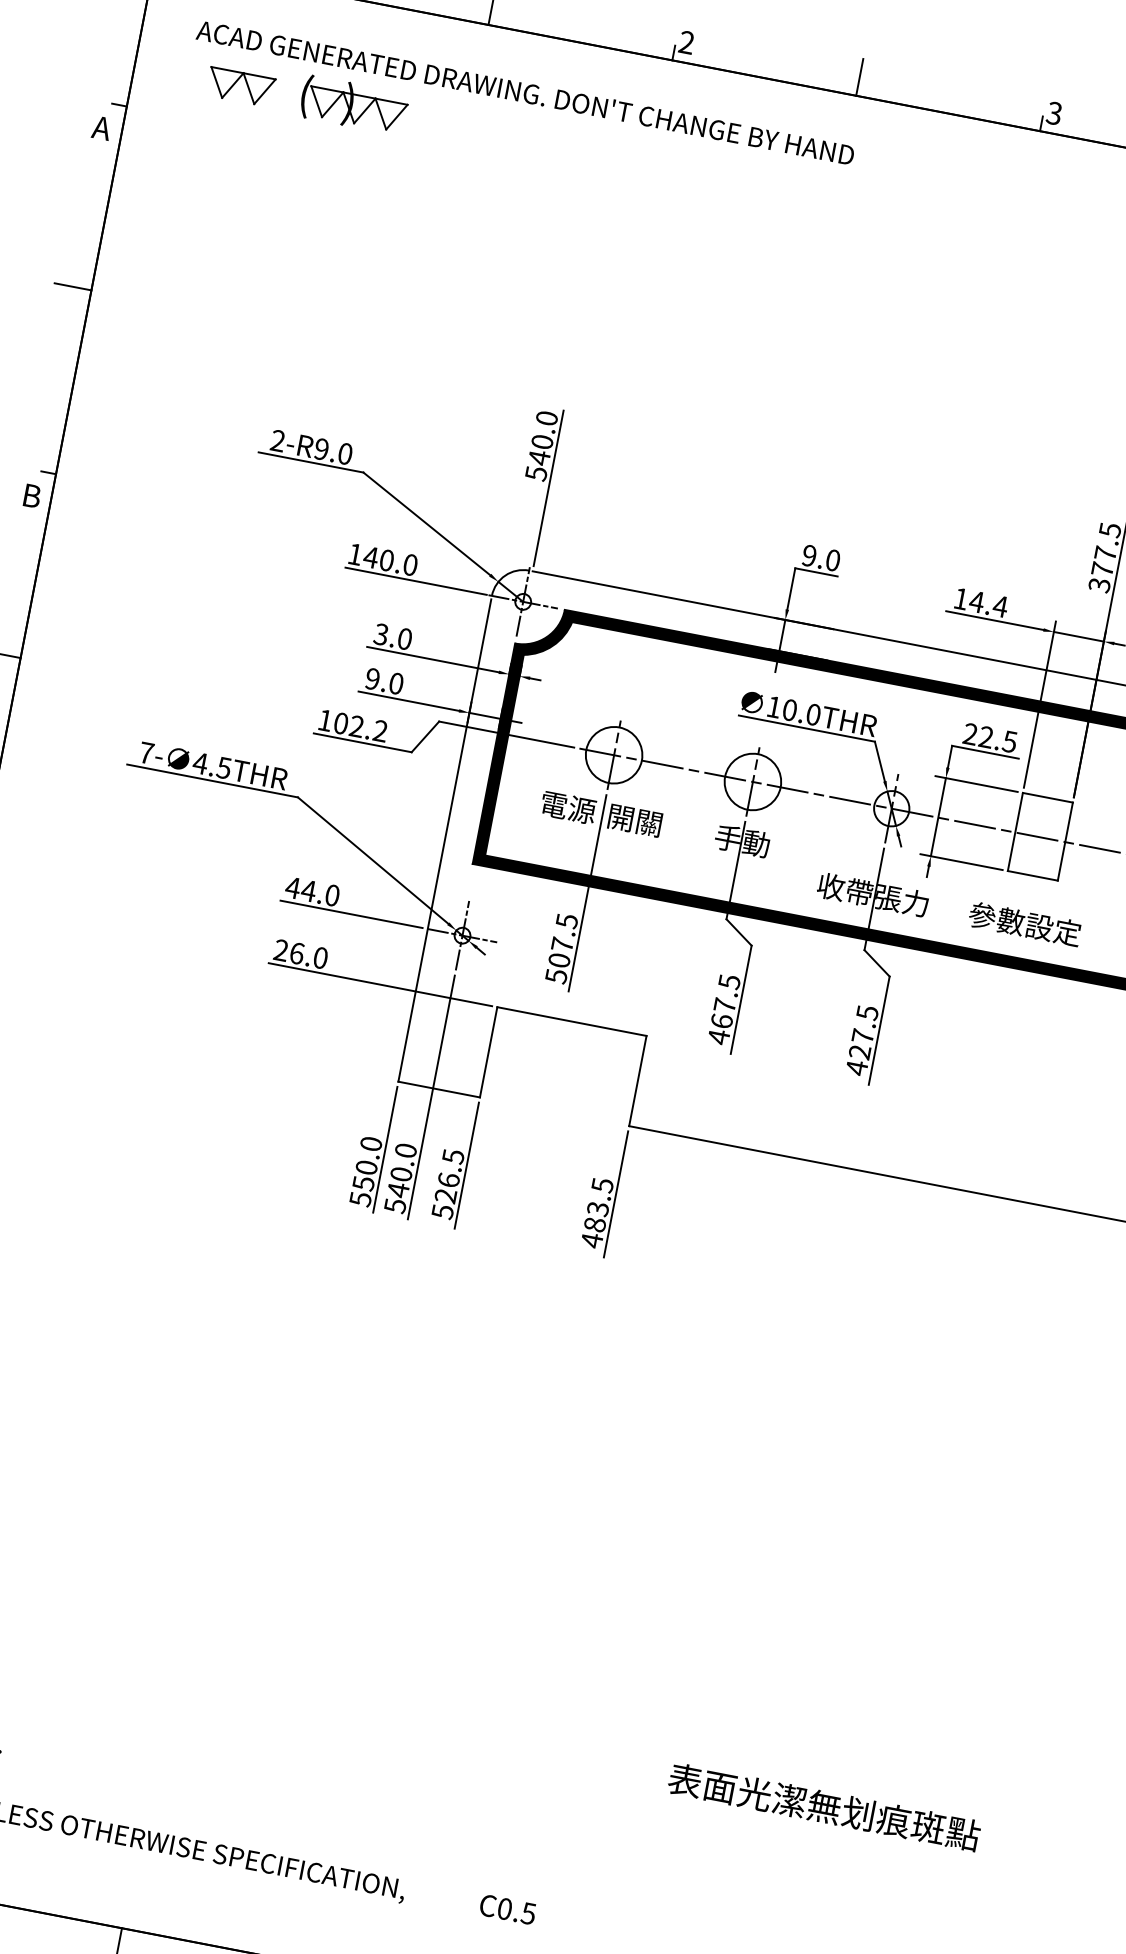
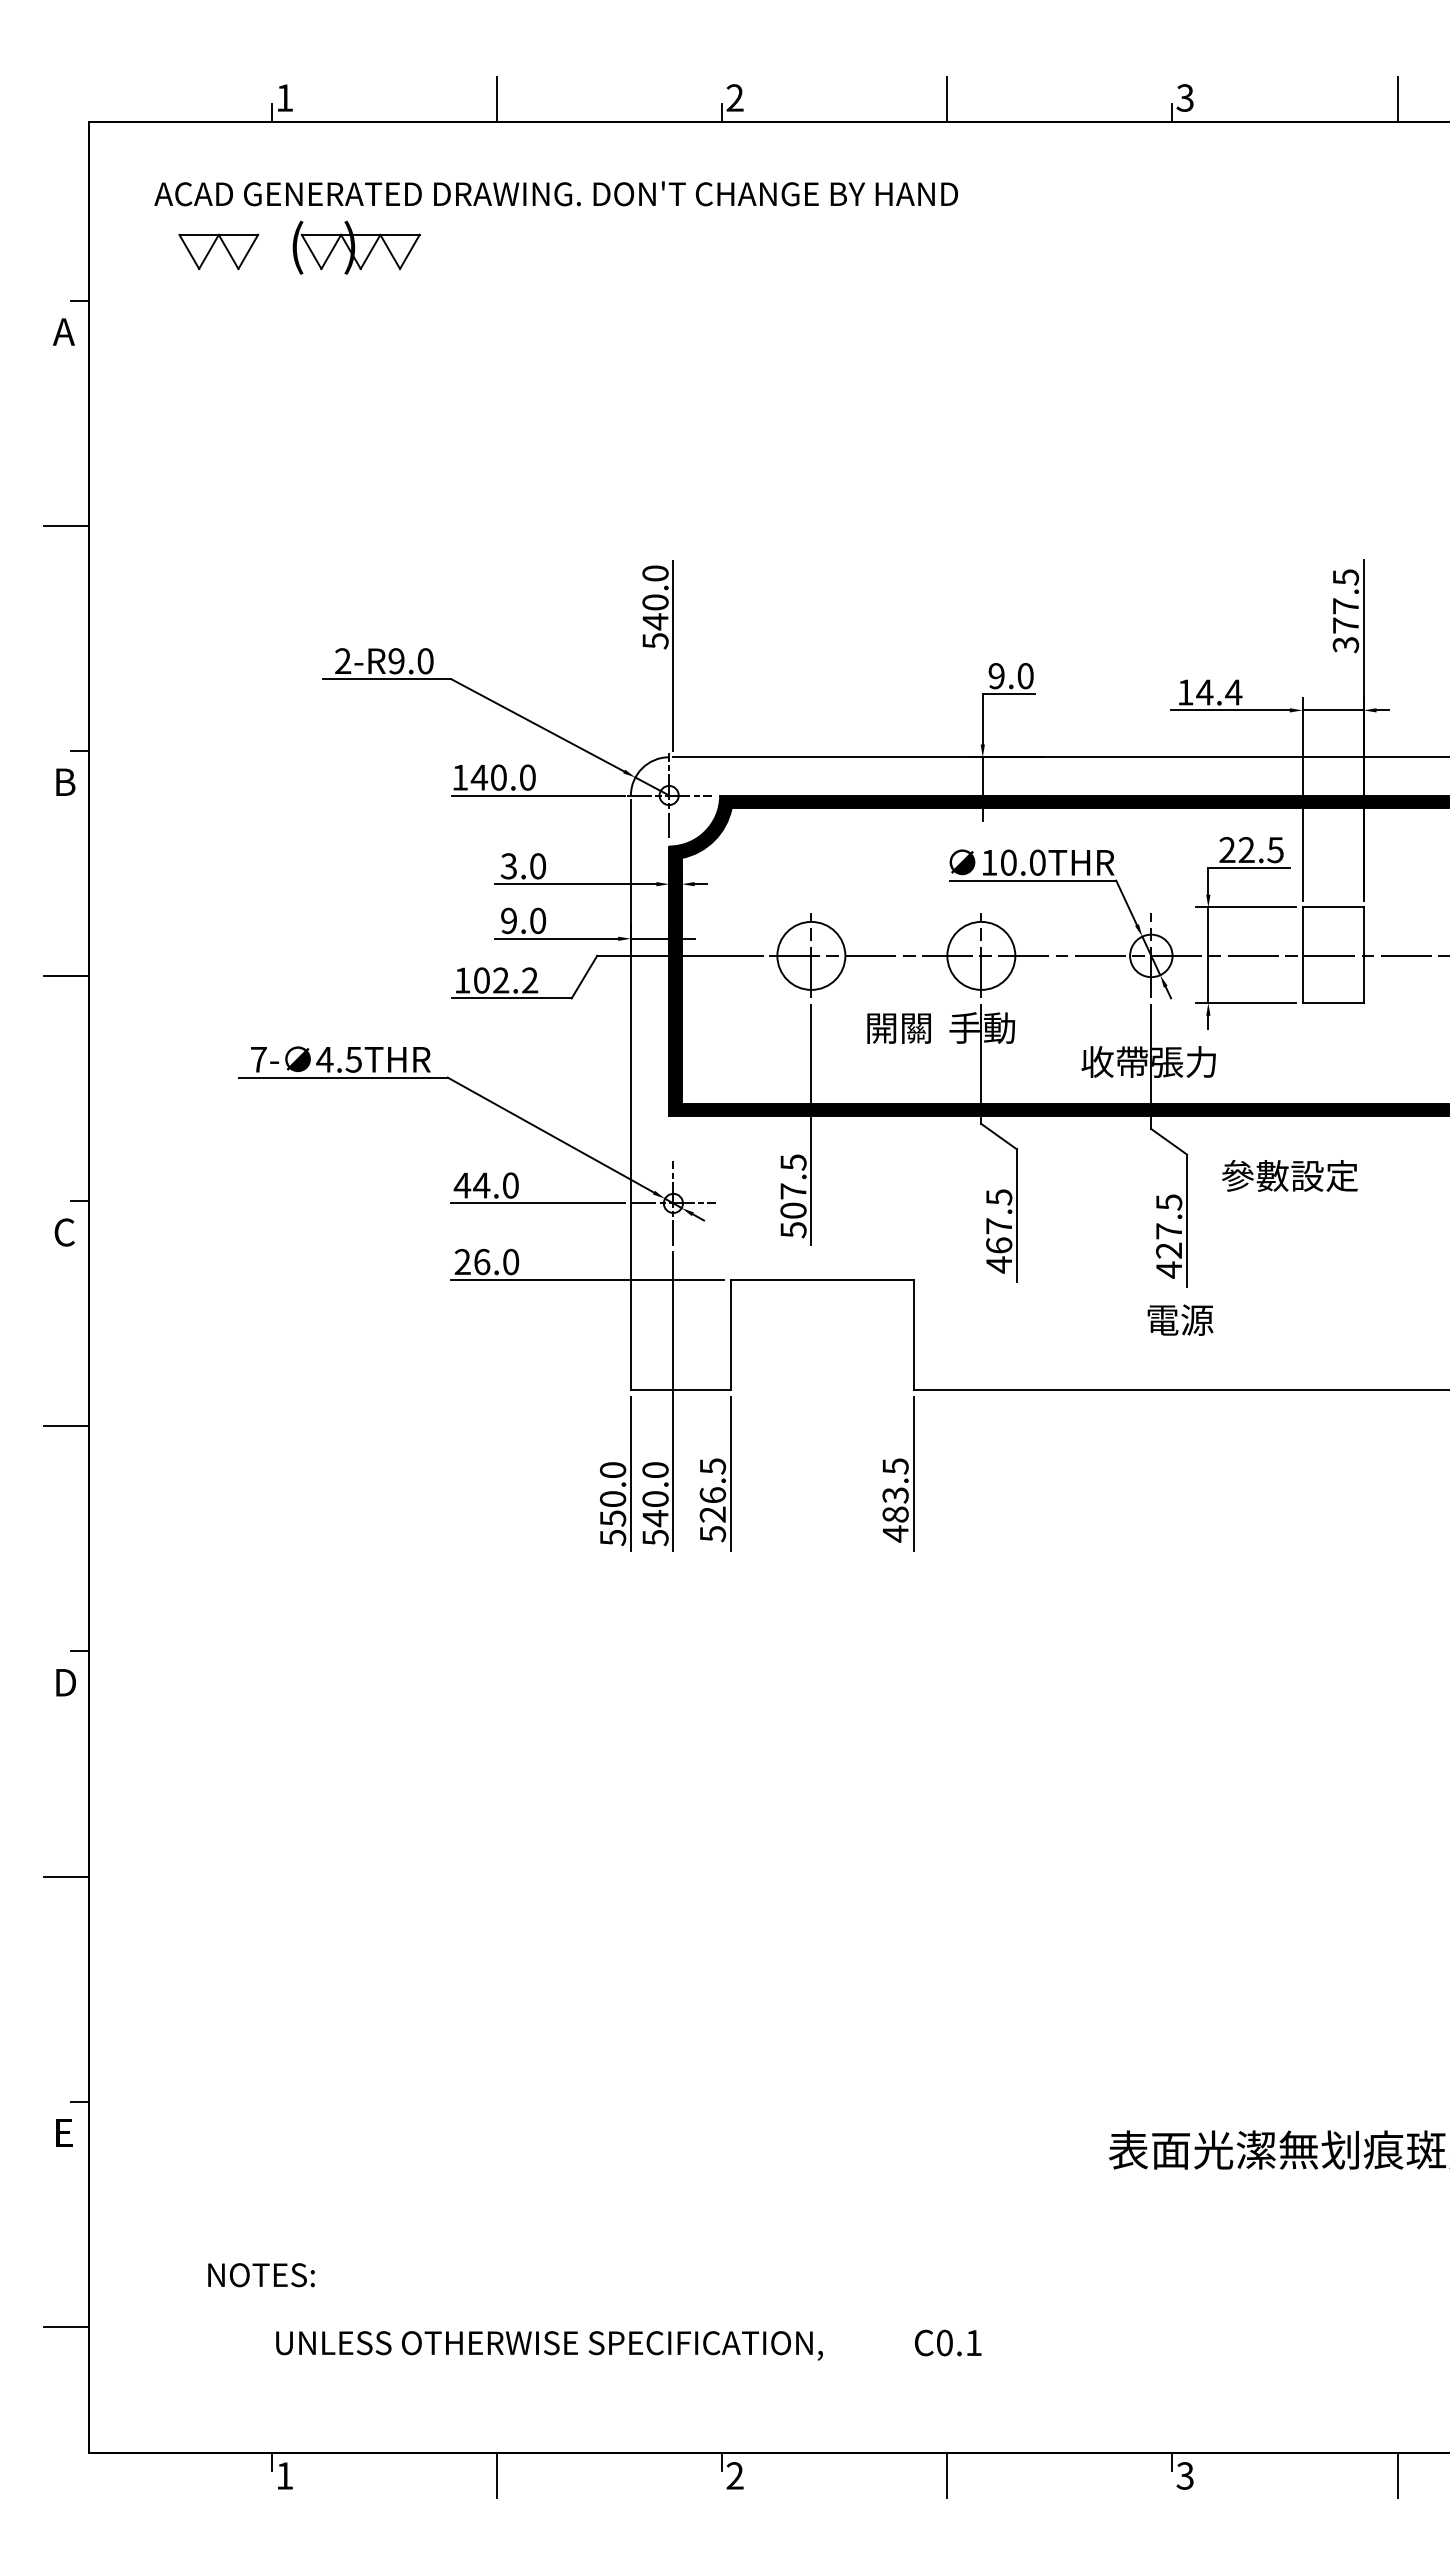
text: (568, 807) -> (1180, 1319), moved
text: (634, 820) -> (898, 1028), moved
text: (1024, 923) -> (1289, 1175), moved
text: (528, 1913) -> (973, 2343), C0.5 -> C0.1

